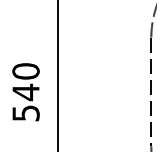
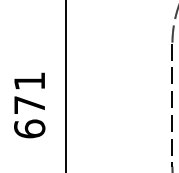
text: (25, 91) -> (29, 104), 540 -> 671

